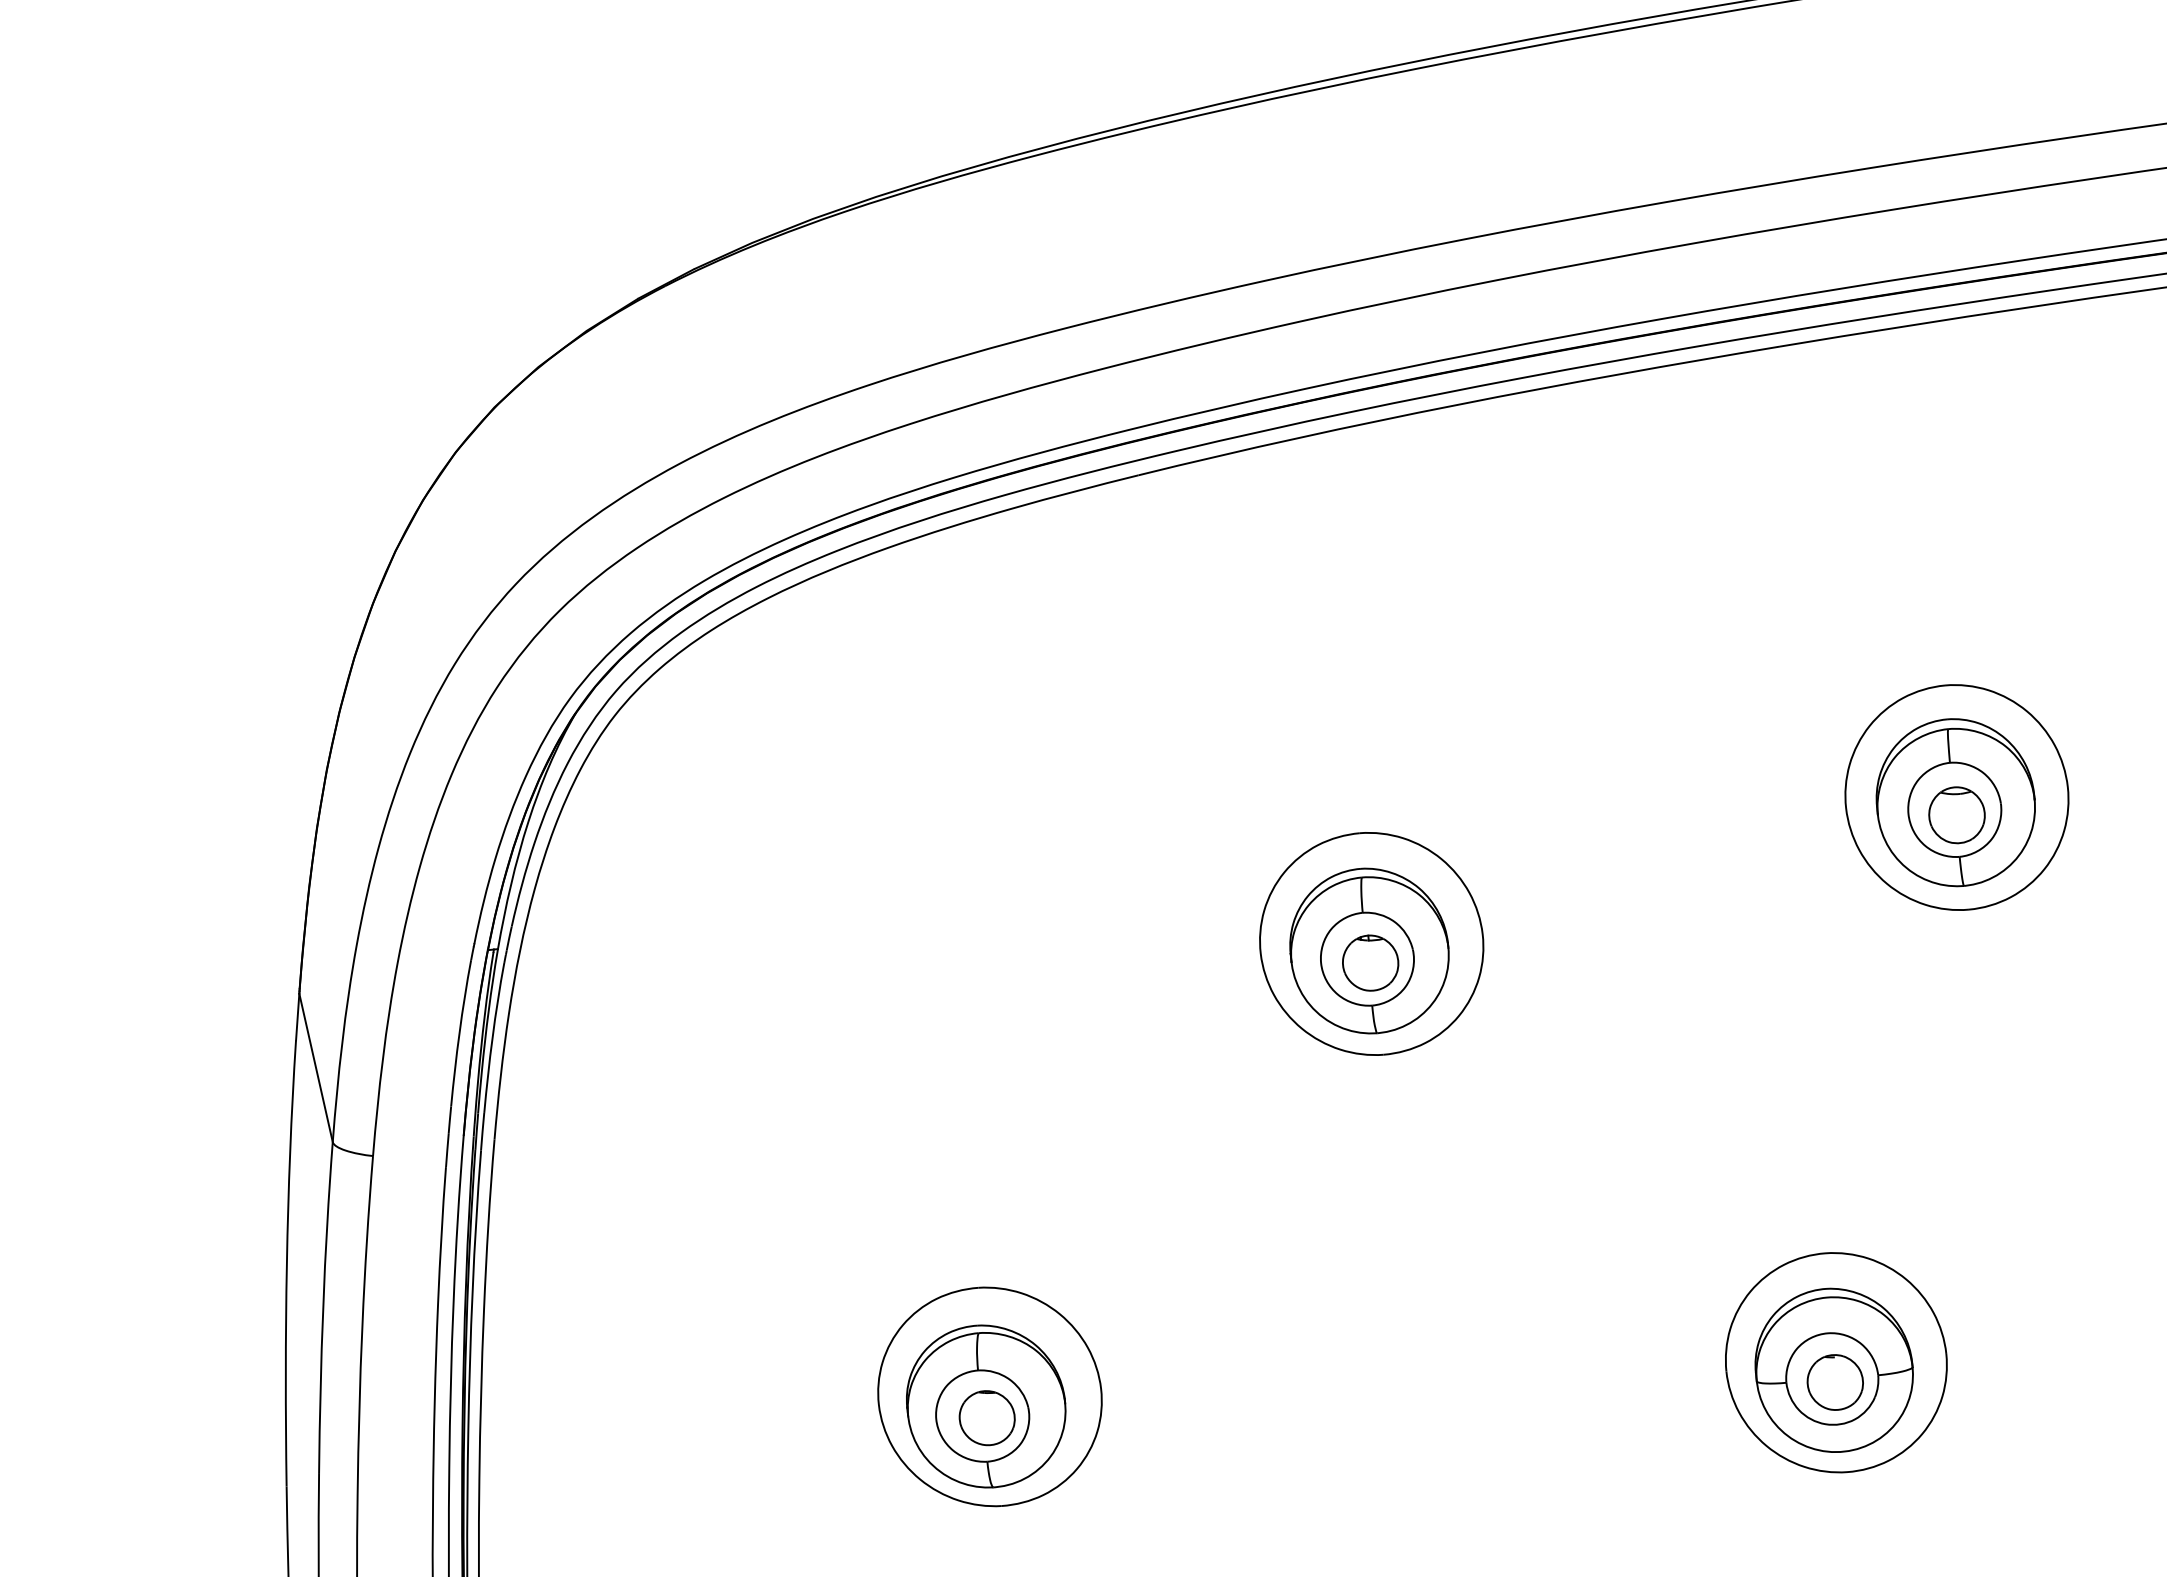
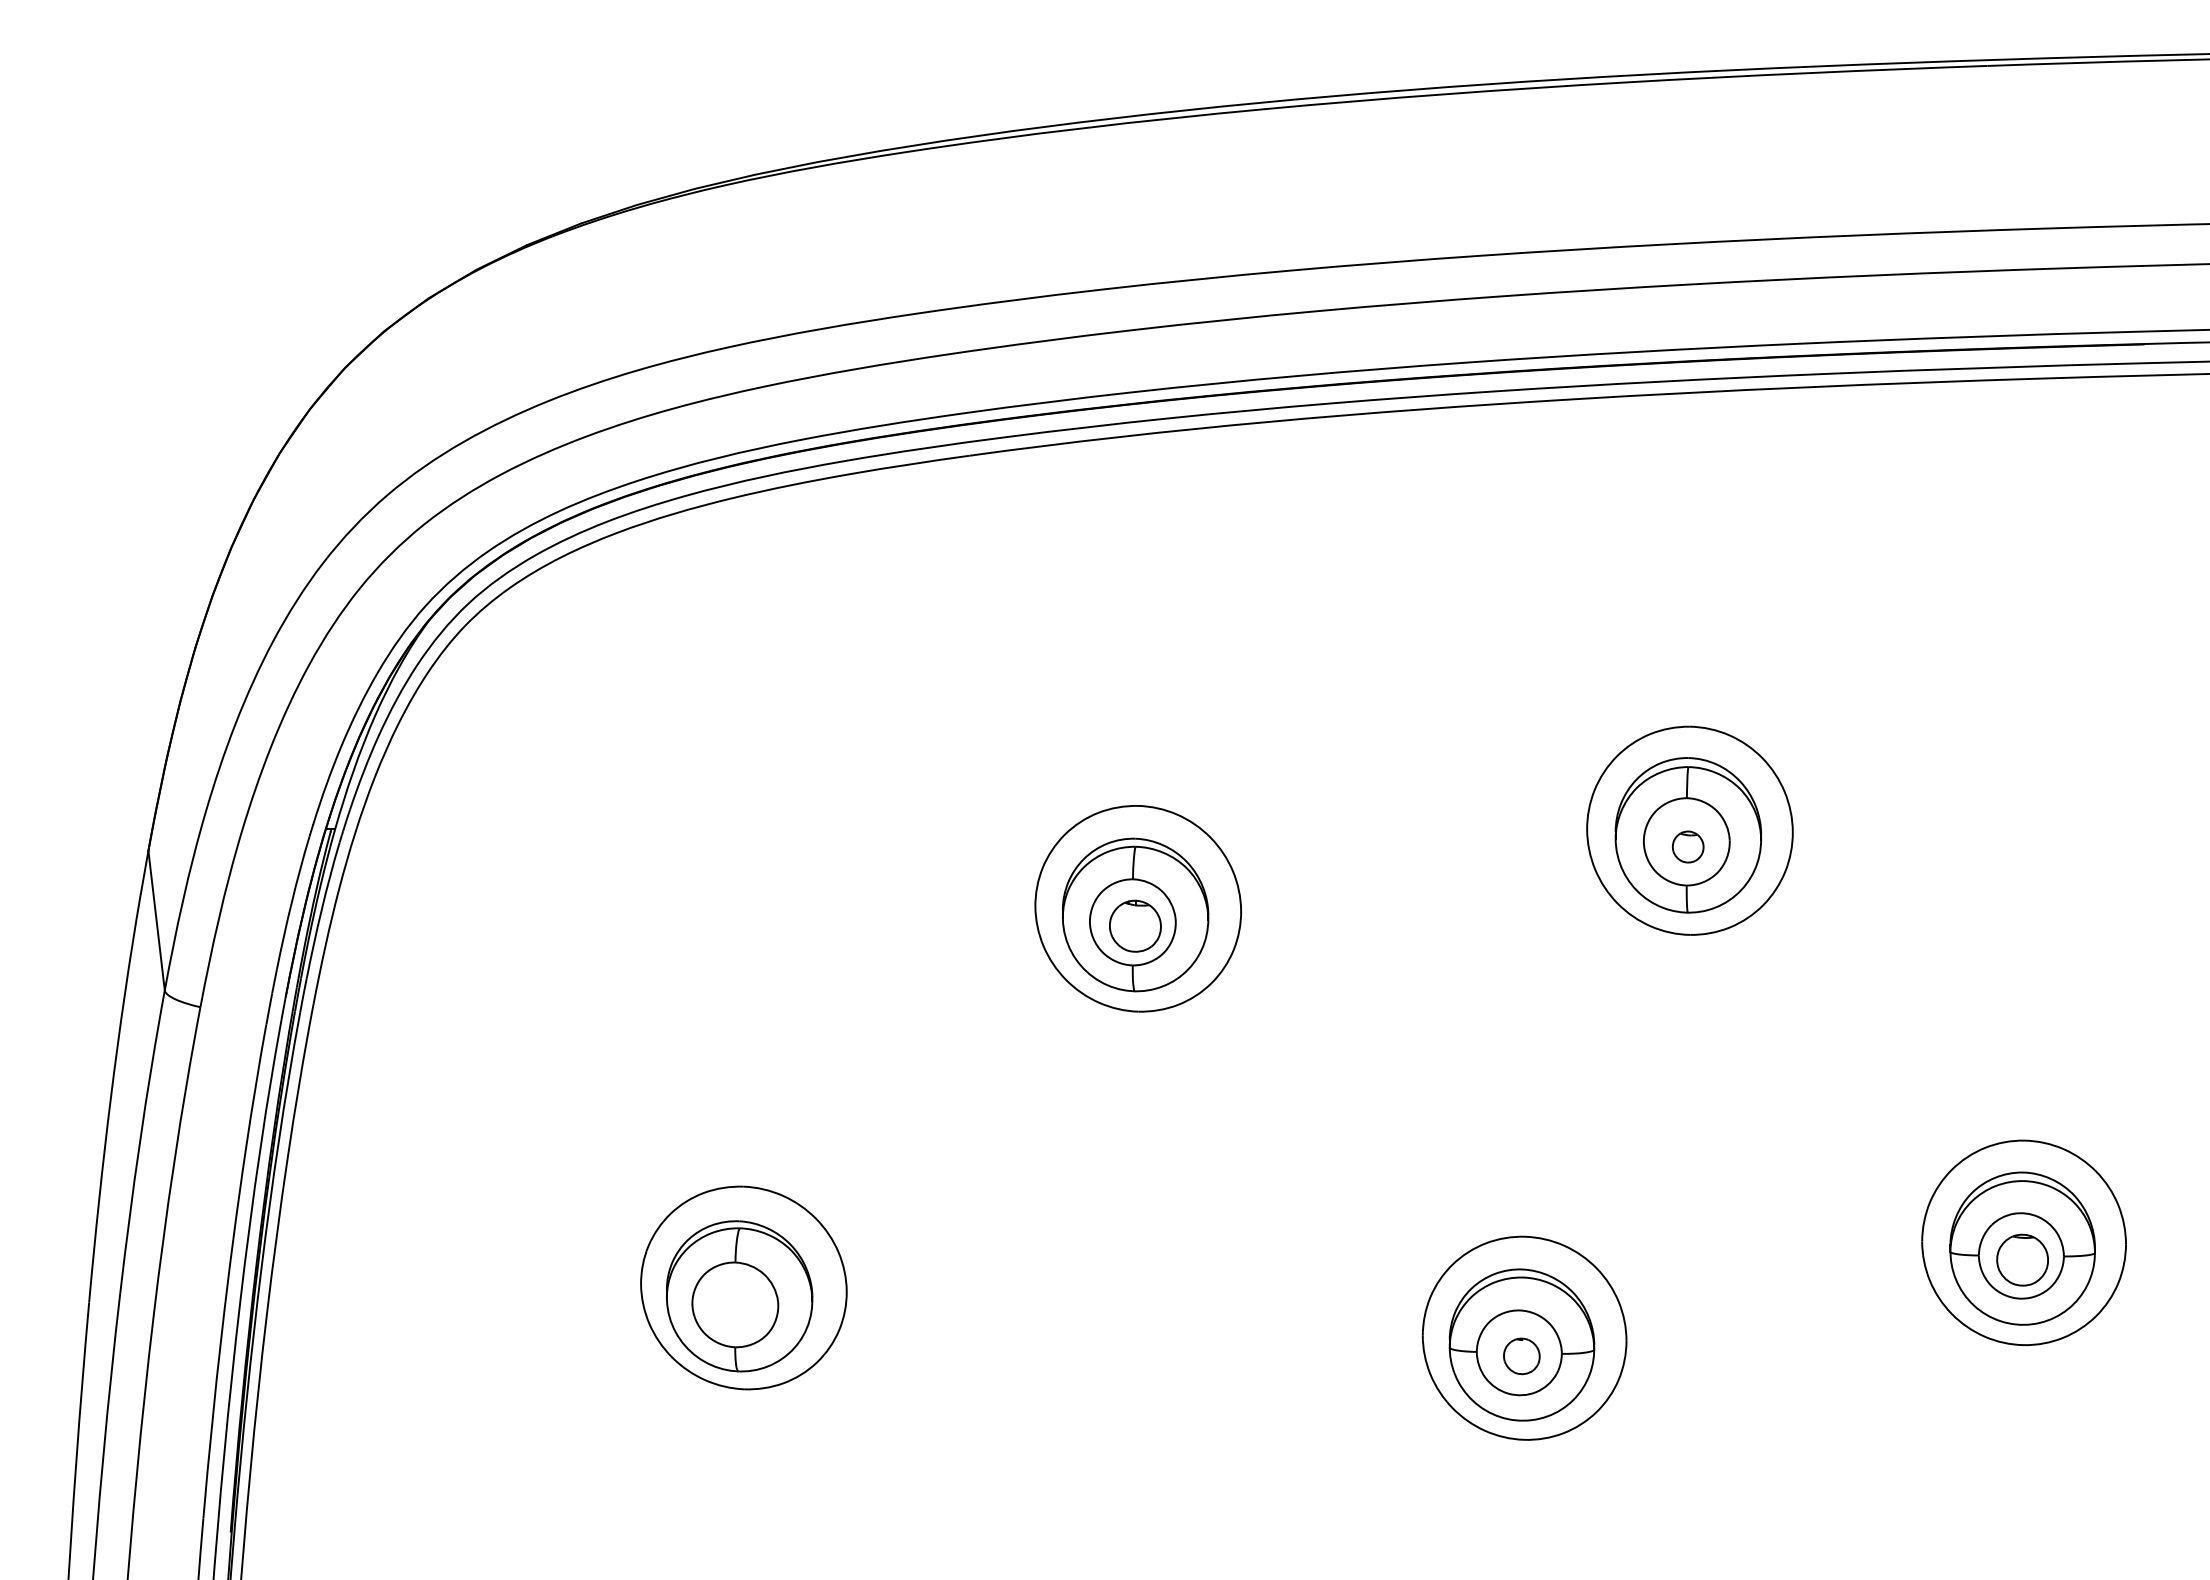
part: (1956, 814) -> (1687, 846), size x0.6
part: (1835, 1382) -> (1521, 1356), size x0.7
part: (987, 1418) -> (739, 1307), removed

